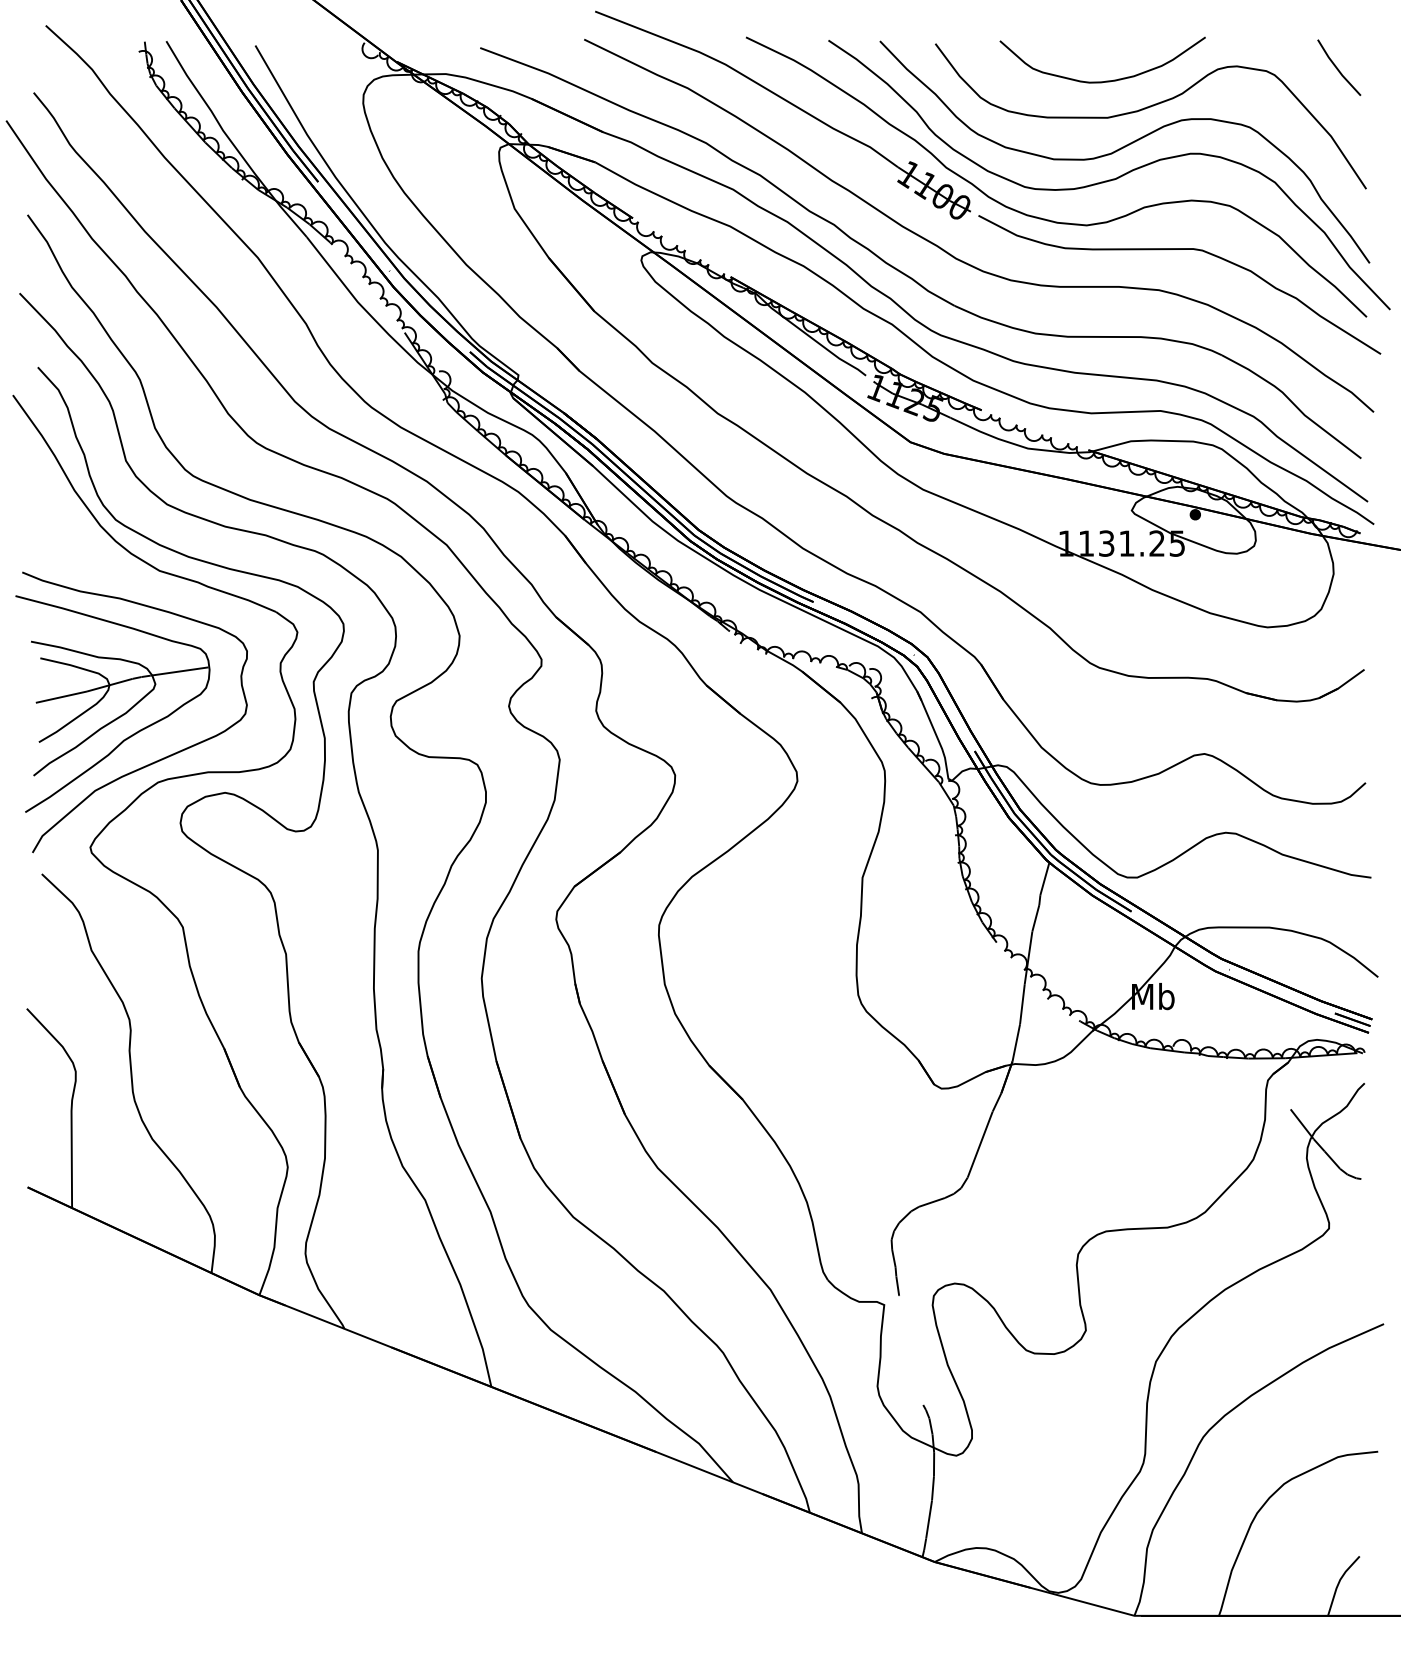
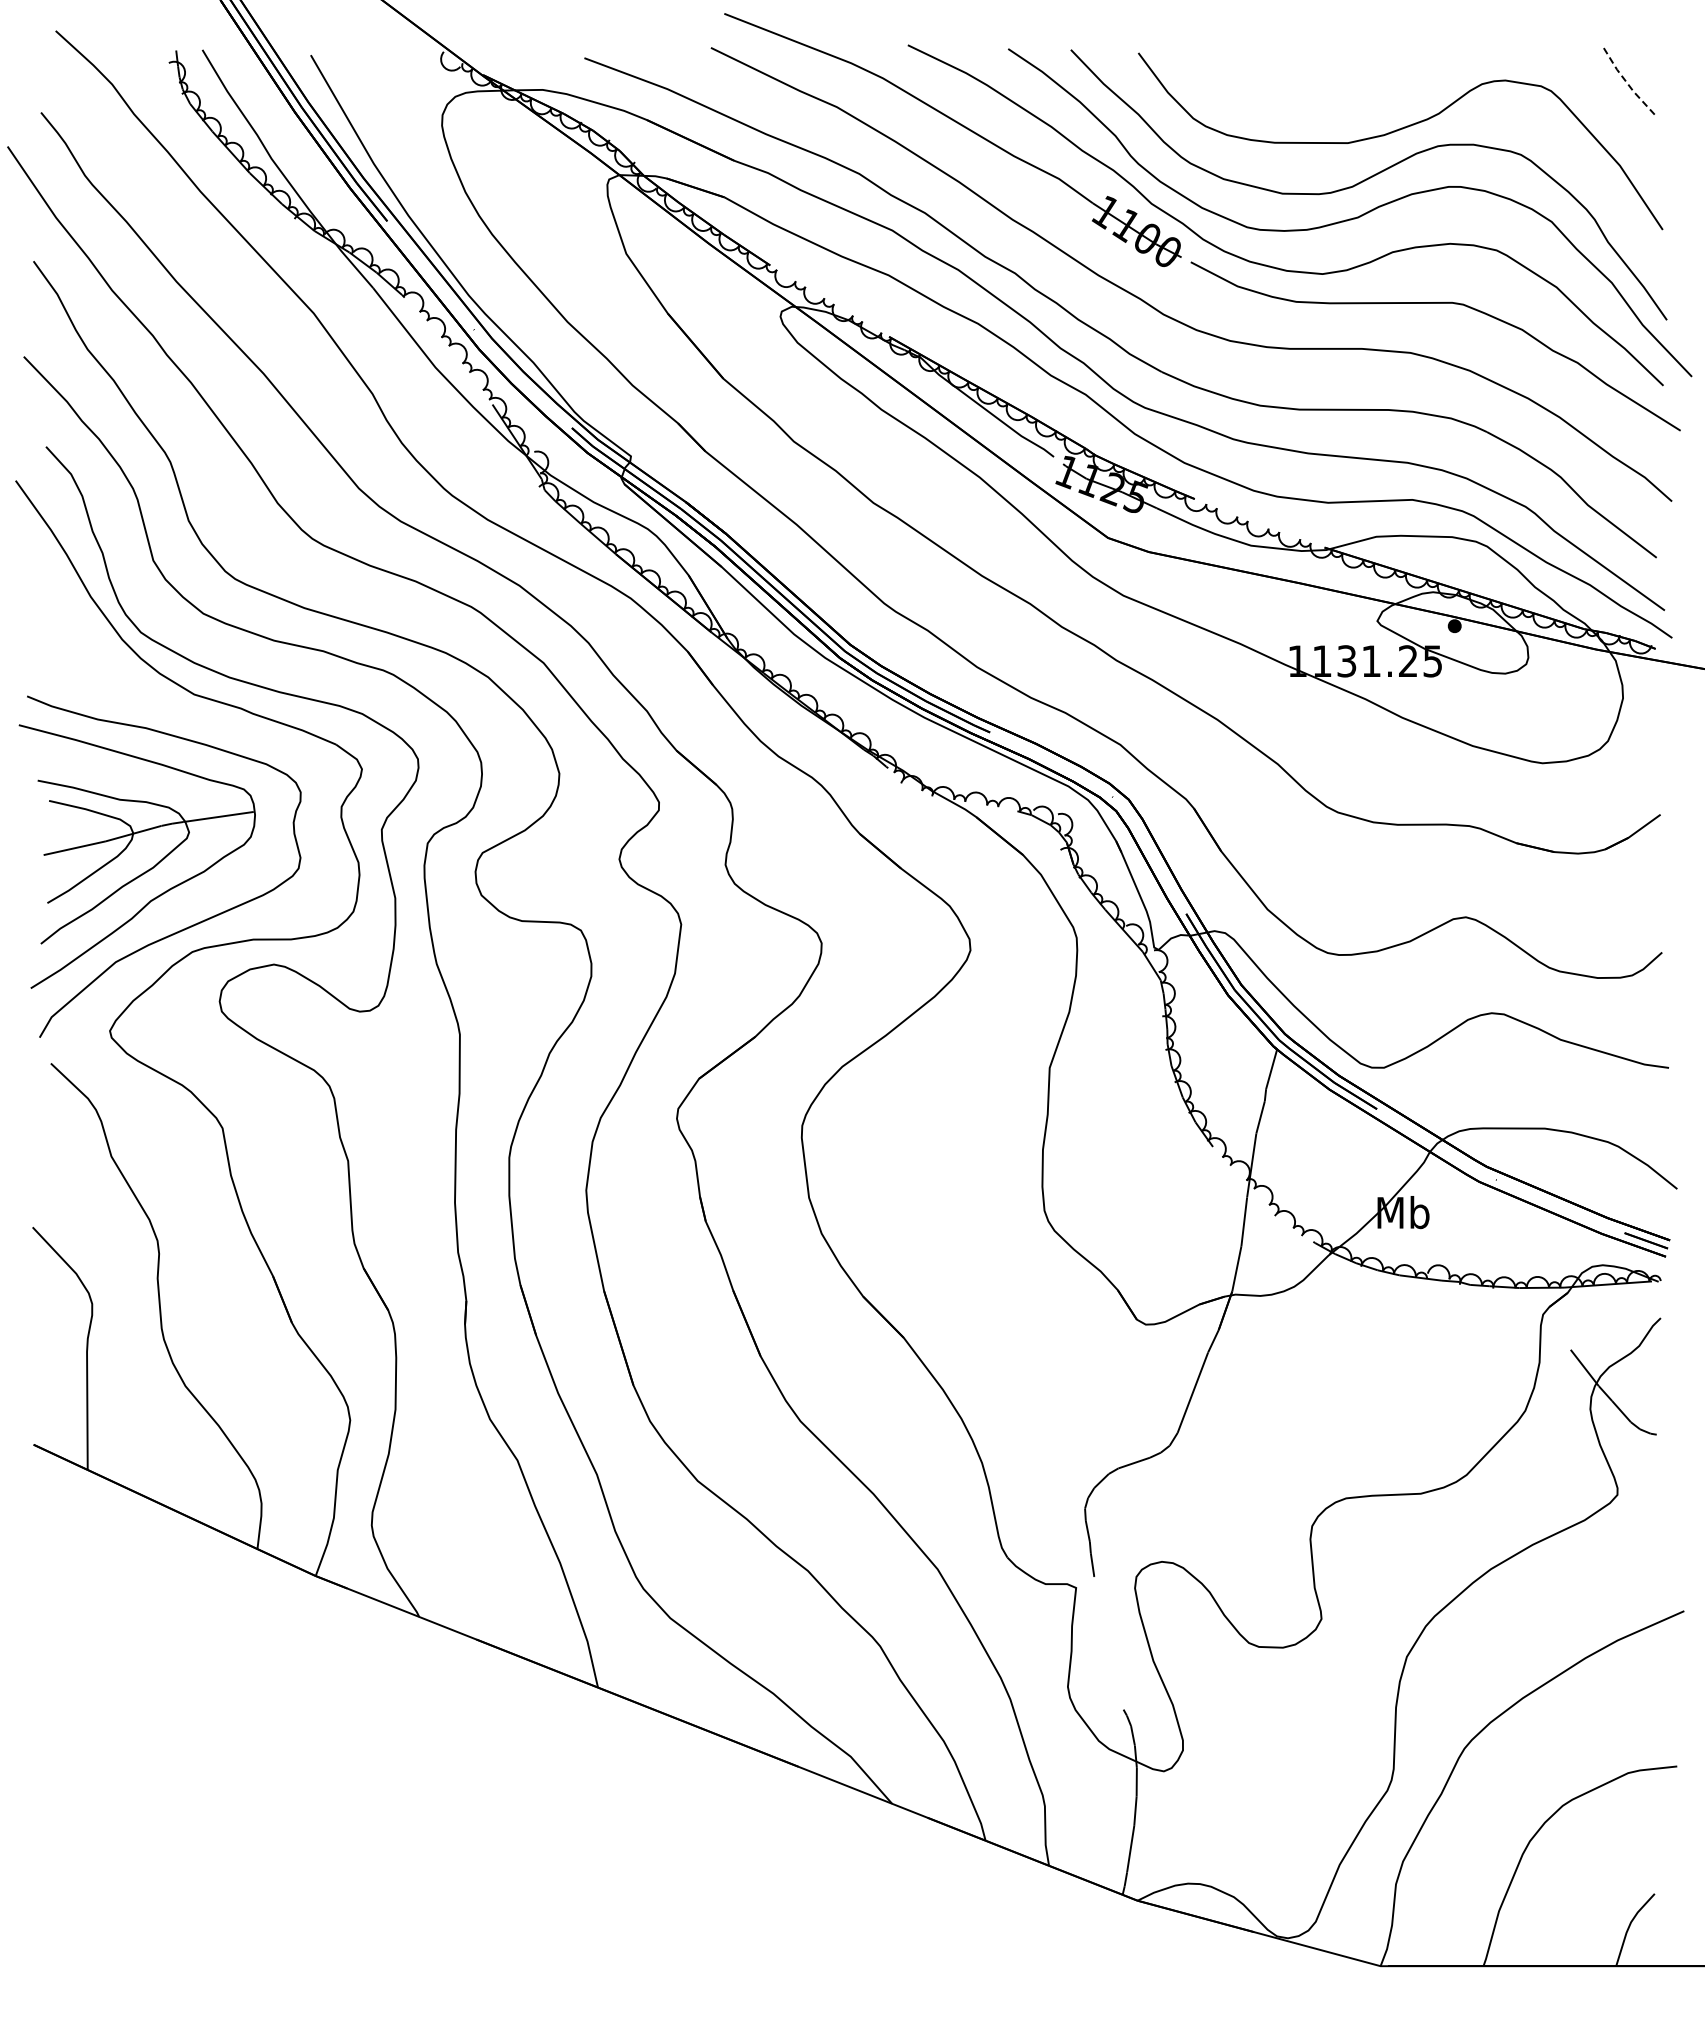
line: (1337, 68) -> (1627, 83), solid -> dashed
curve: (1102, 81) -> (1341, 98), removed

